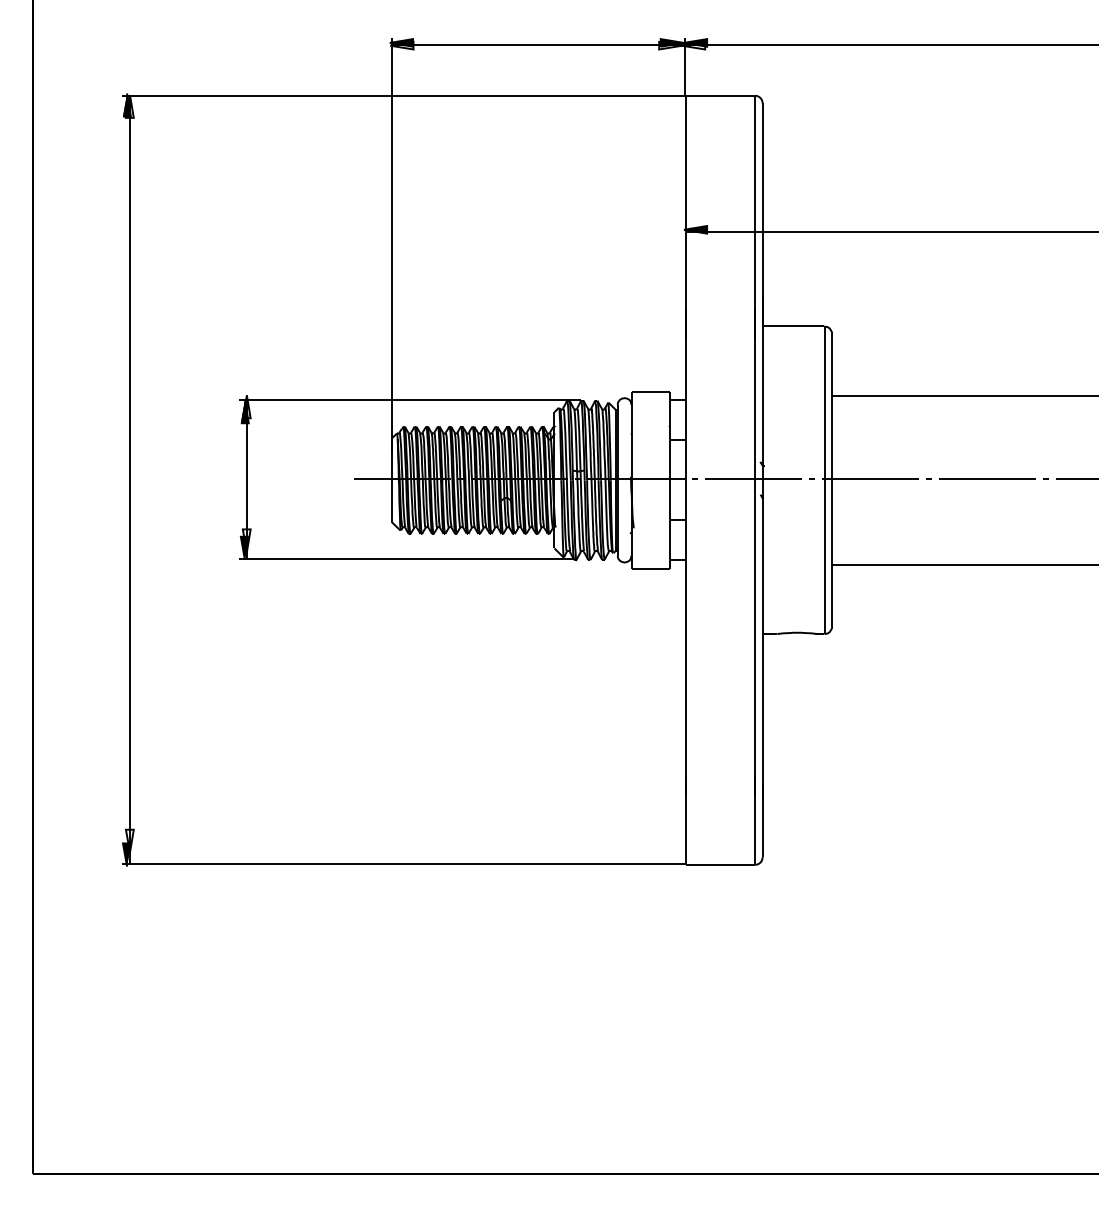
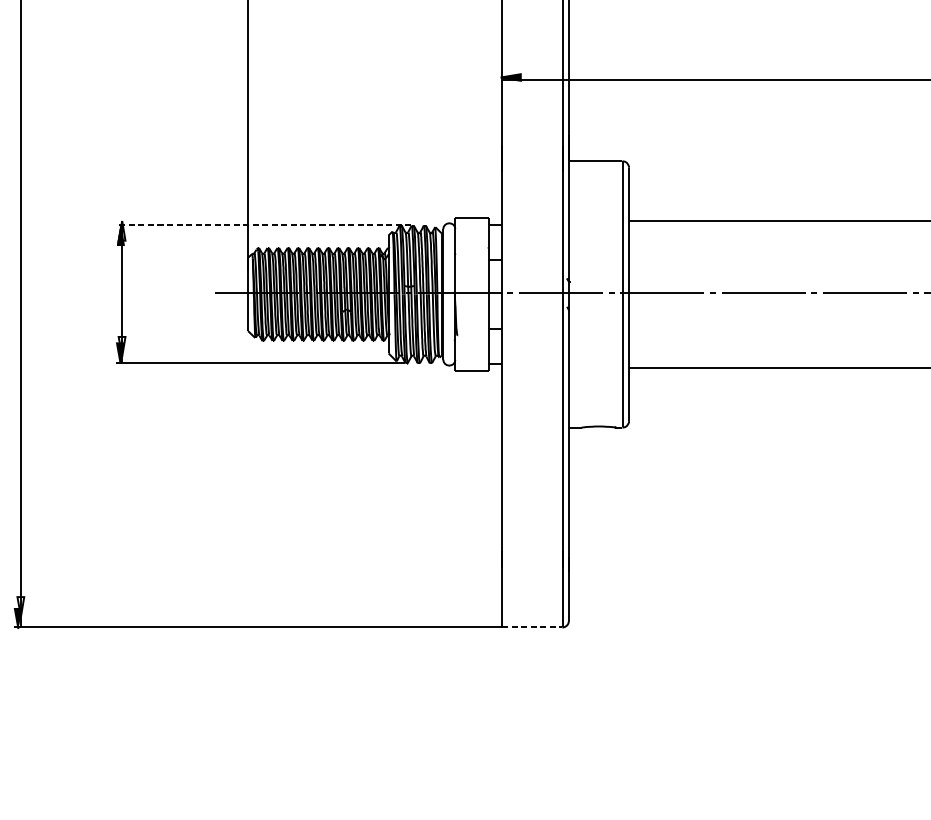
line: (409, 400) -> (263, 225), solid -> dashed
line: (720, 864) -> (532, 627), solid -> dashed

